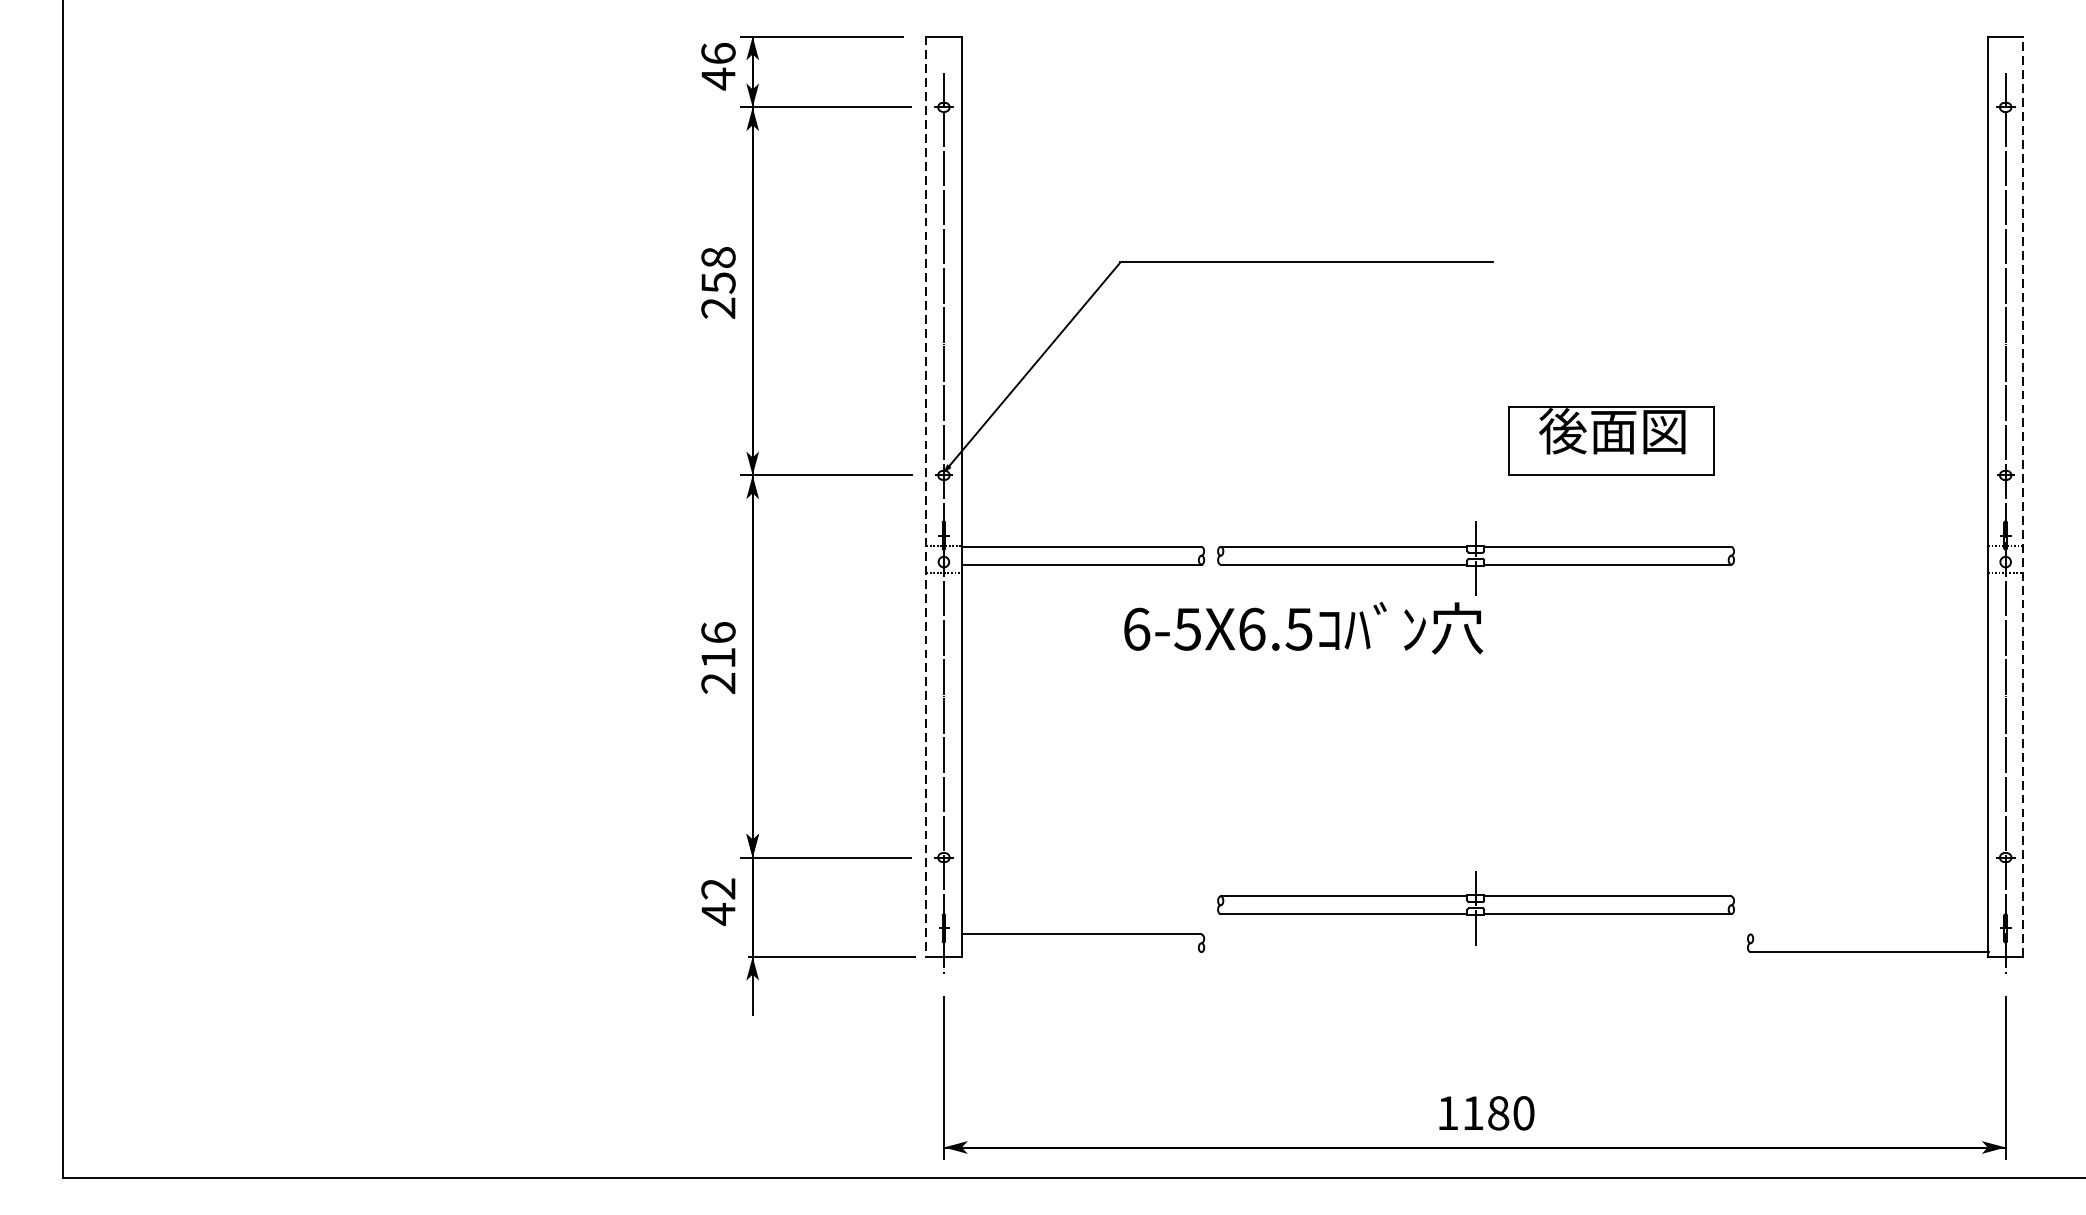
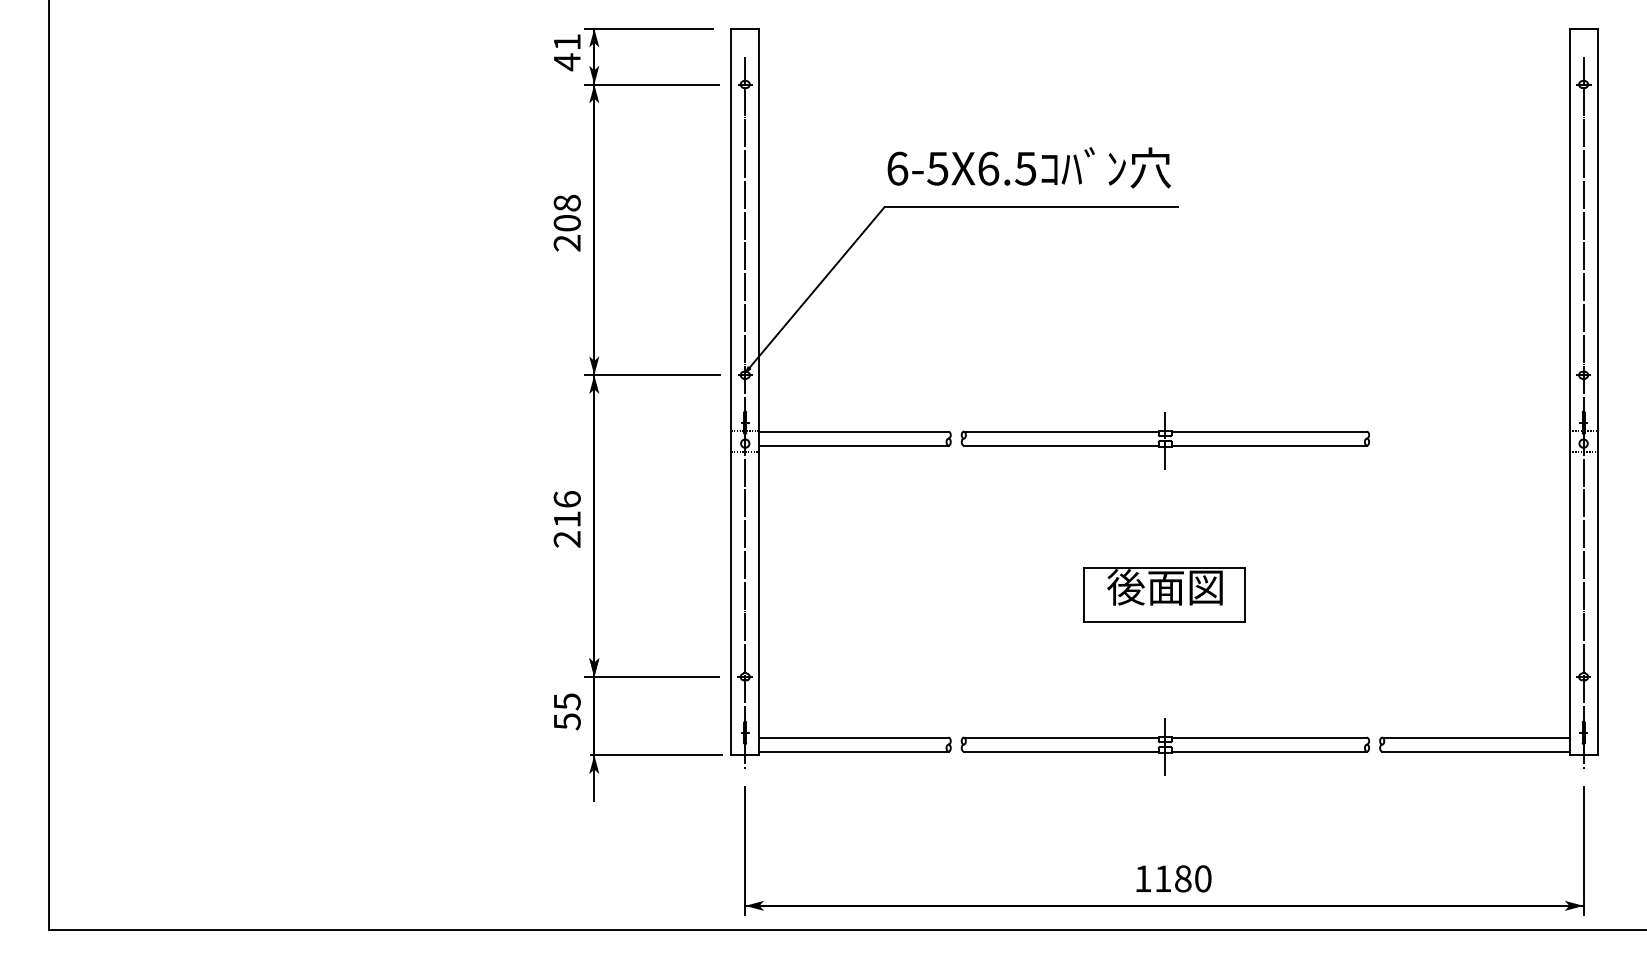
text: (717, 52) -> (566, 41), 46 -> 41
text: (717, 283) -> (566, 223), 258 -> 208
part: (1611, 440) -> (1164, 594), moved
line: (2023, 496) -> (1597, 391), dashed -> solid
line: (926, 497) -> (731, 392), dashed -> solid
text: (1303, 627) -> (1029, 167), moved
text: (717, 901) -> (566, 711), 42 -> 55
part: (1474, 907) -> (1164, 746), moved
line: (1870, 934) -> (1476, 737), added
line: (1082, 951) -> (854, 751), added

